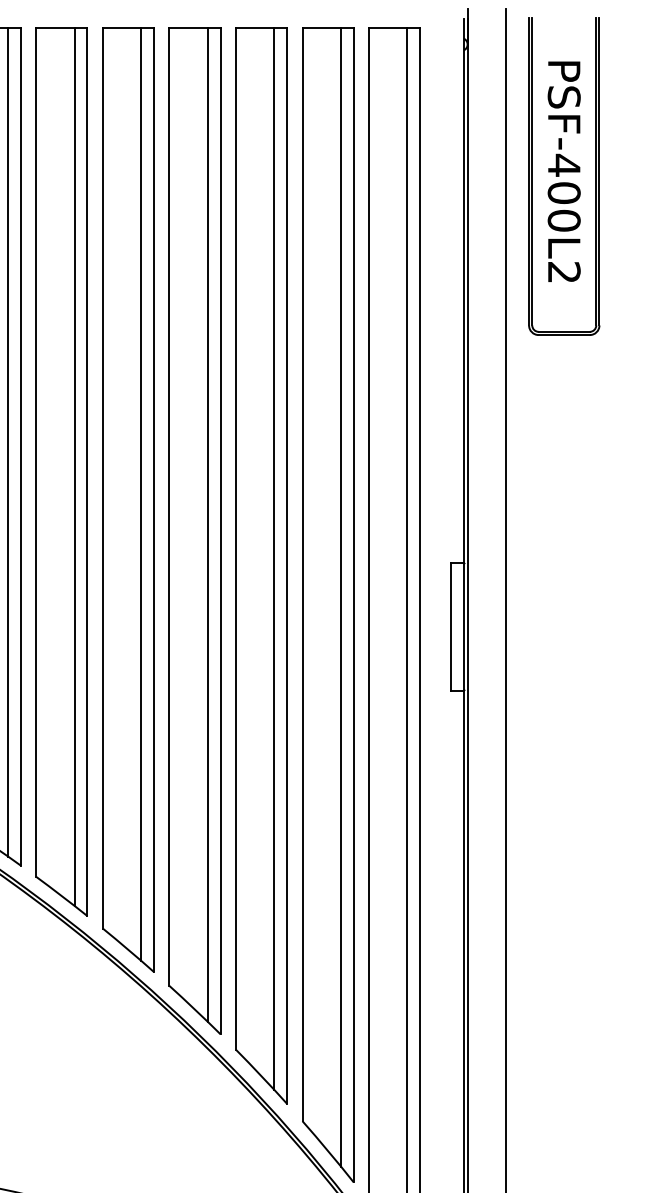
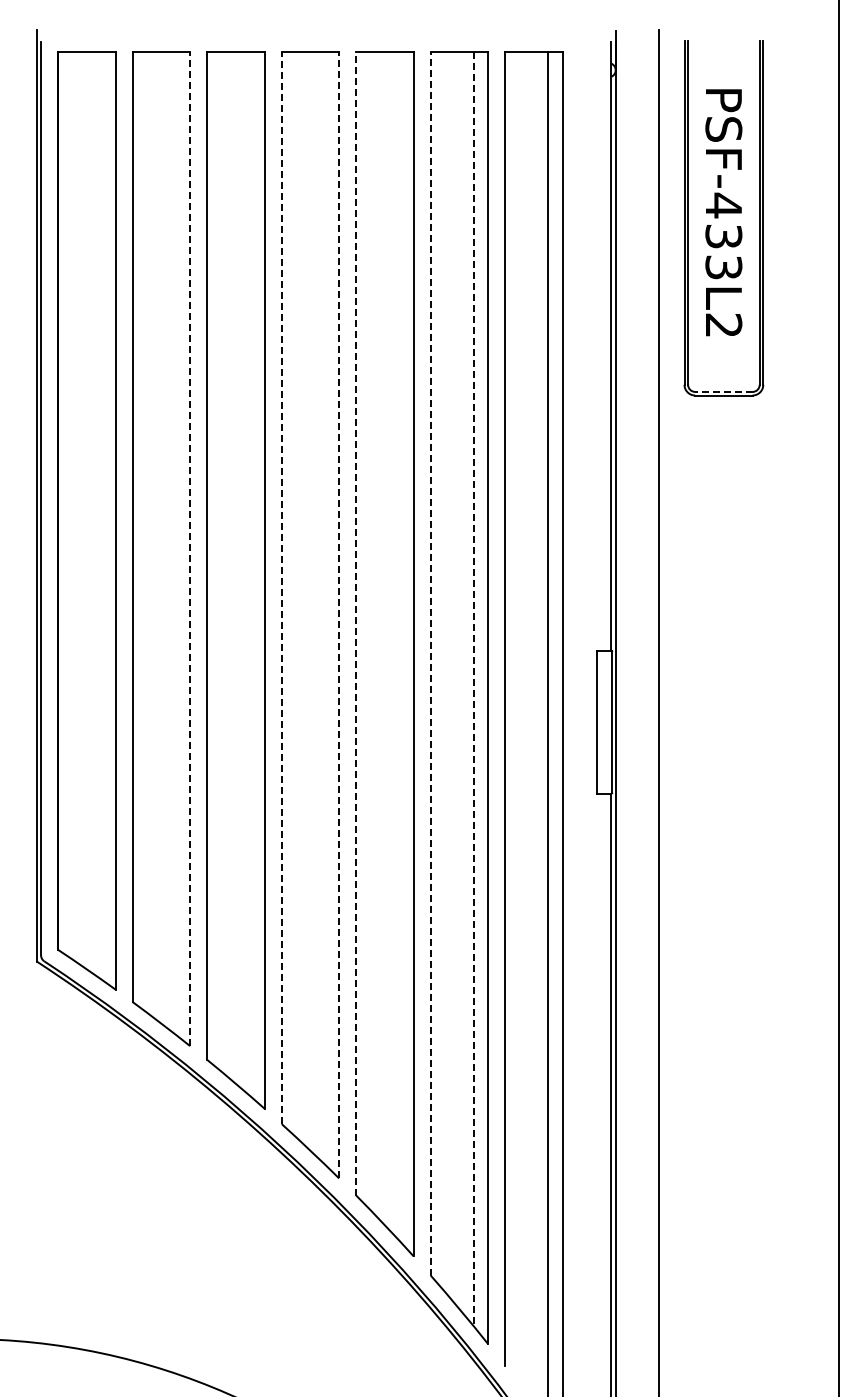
text: (563, 206) -> (723, 251), PSF-400L2 -> PSF-433L2
line: (563, 331) -> (723, 391), solid -> dashed
line: (8, 442) -> (101, 515), removed
line: (74, 466) -> (175, 542), removed
line: (87, 471) -> (190, 548), solid -> dashed
line: (141, 494) -> (250, 573), removed
line: (169, 506) -> (281, 587), solid -> dashed
line: (207, 524) -> (324, 607), removed
line: (220, 530) -> (339, 614), solid -> dashed
line: (236, 538) -> (356, 623), solid -> dashed
line: (274, 558) -> (399, 645), removed
line: (302, 574) -> (430, 663), solid -> dashed
line: (340, 597) -> (473, 689), solid -> dashed

